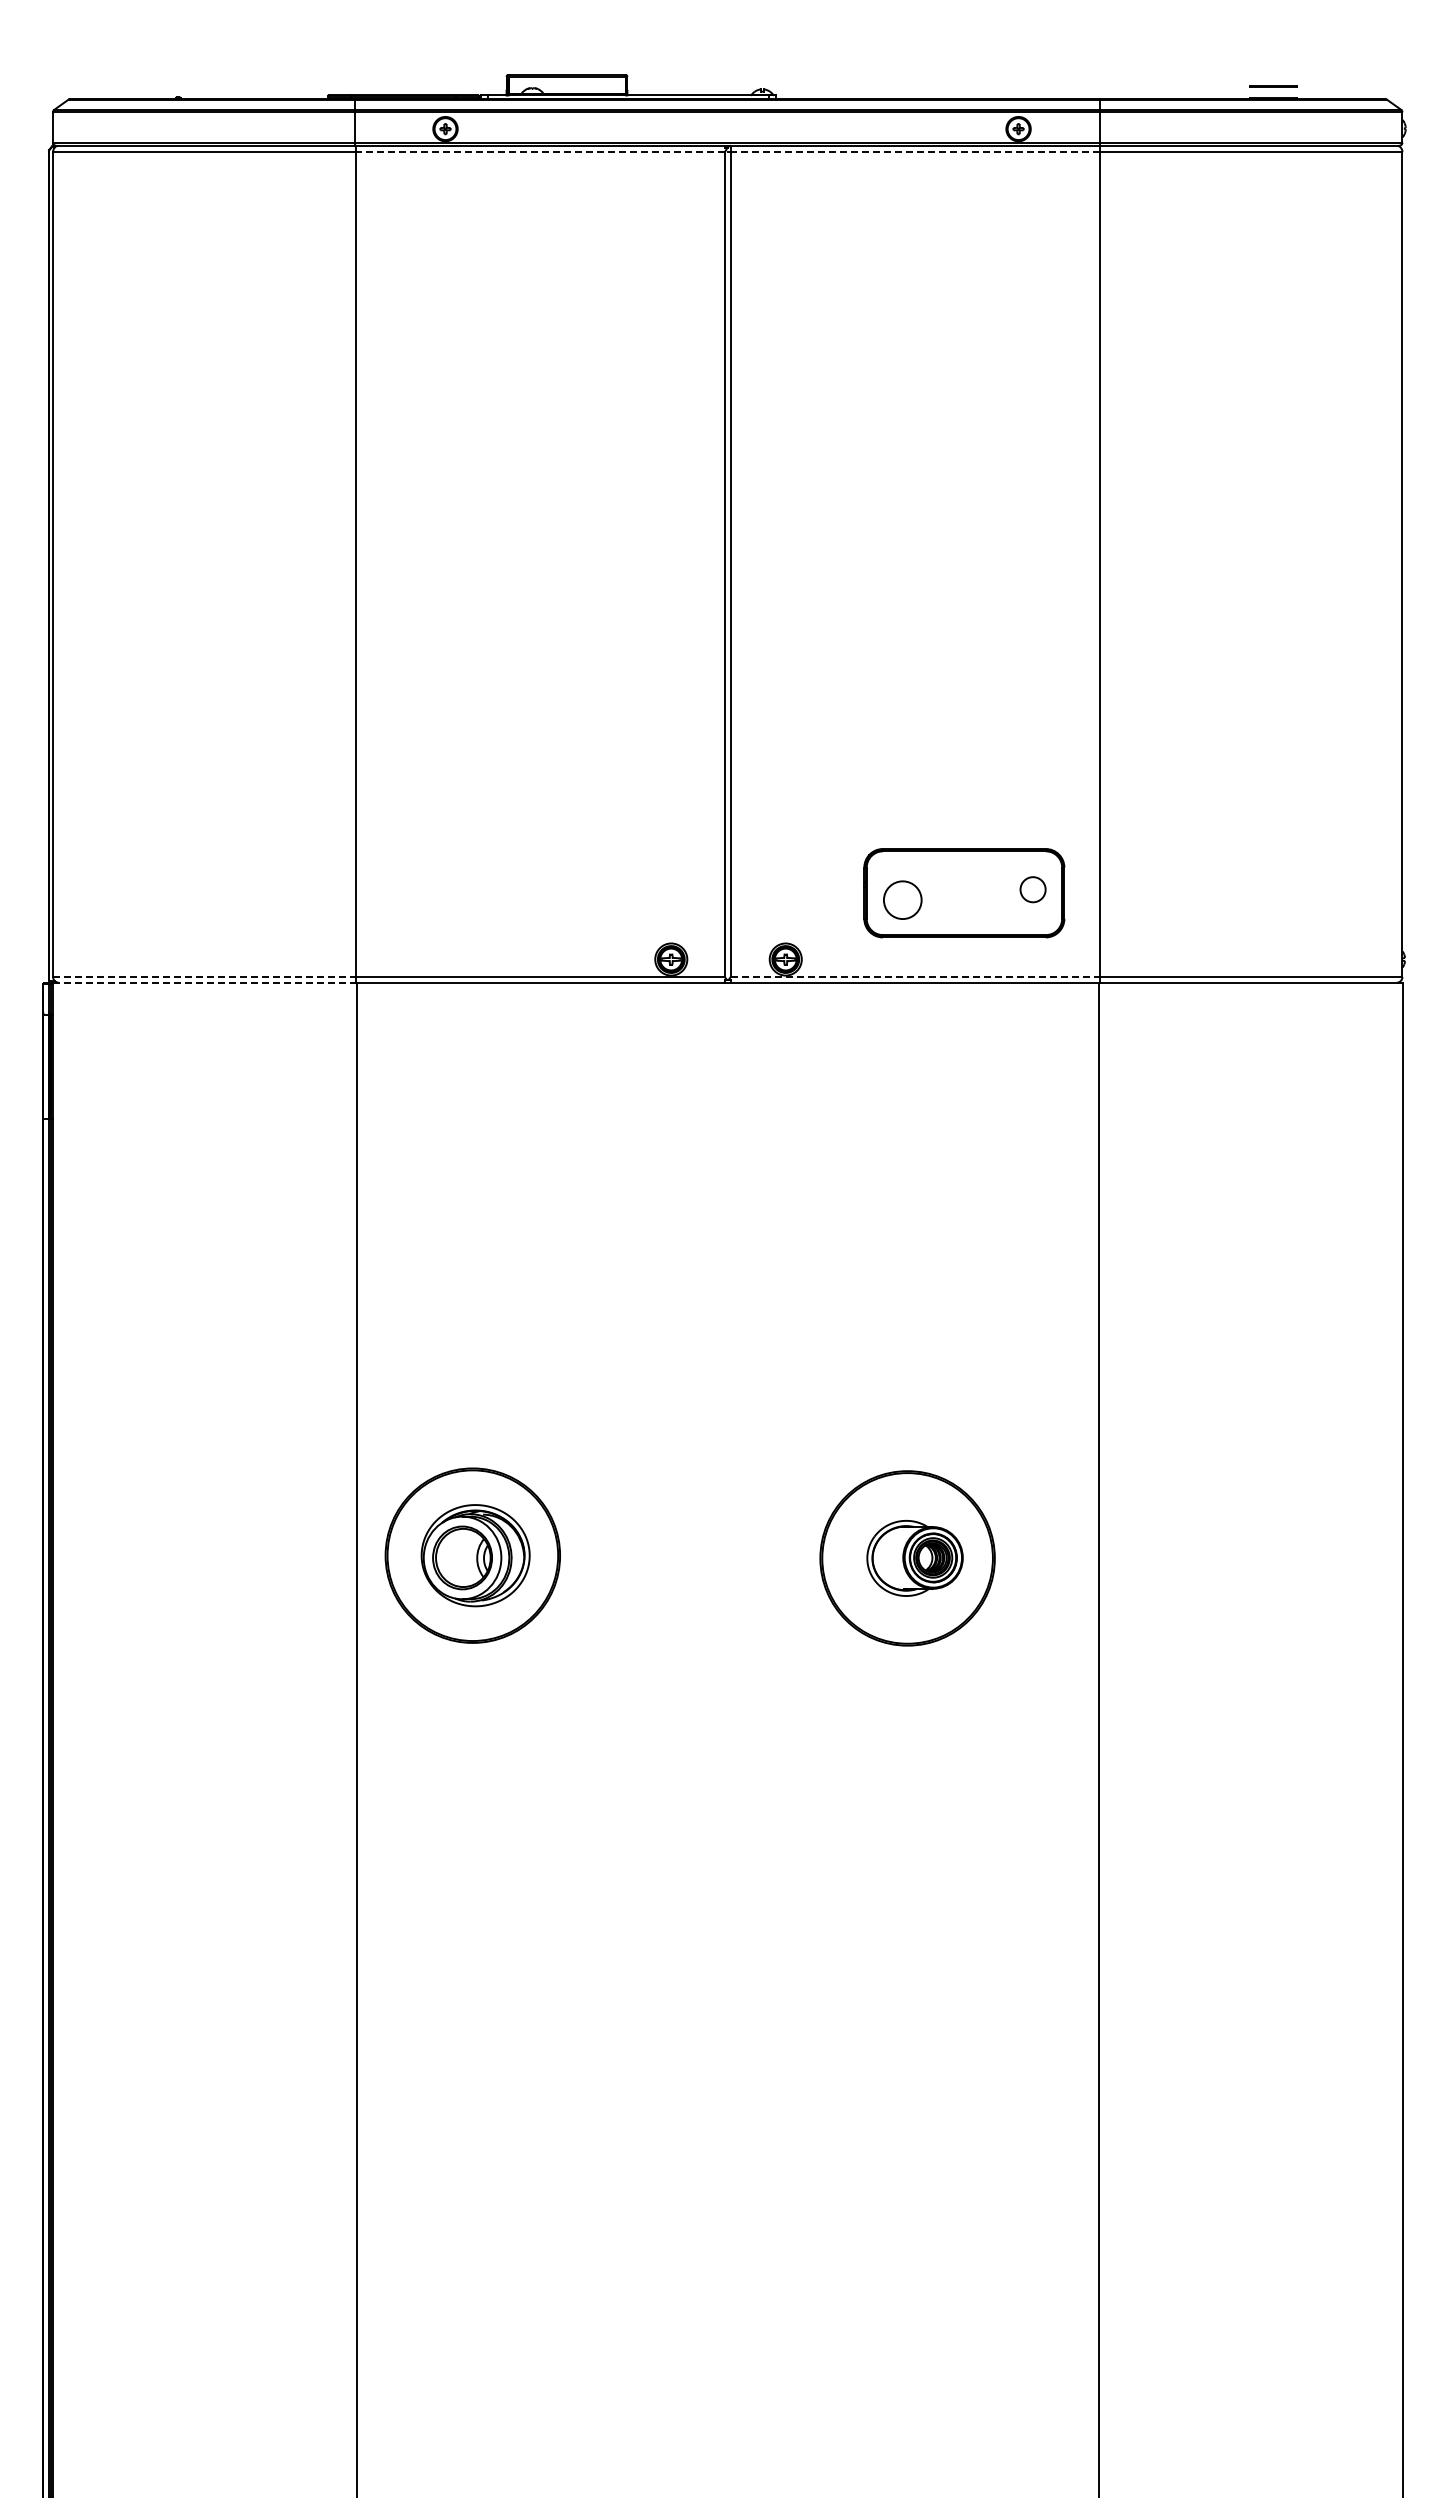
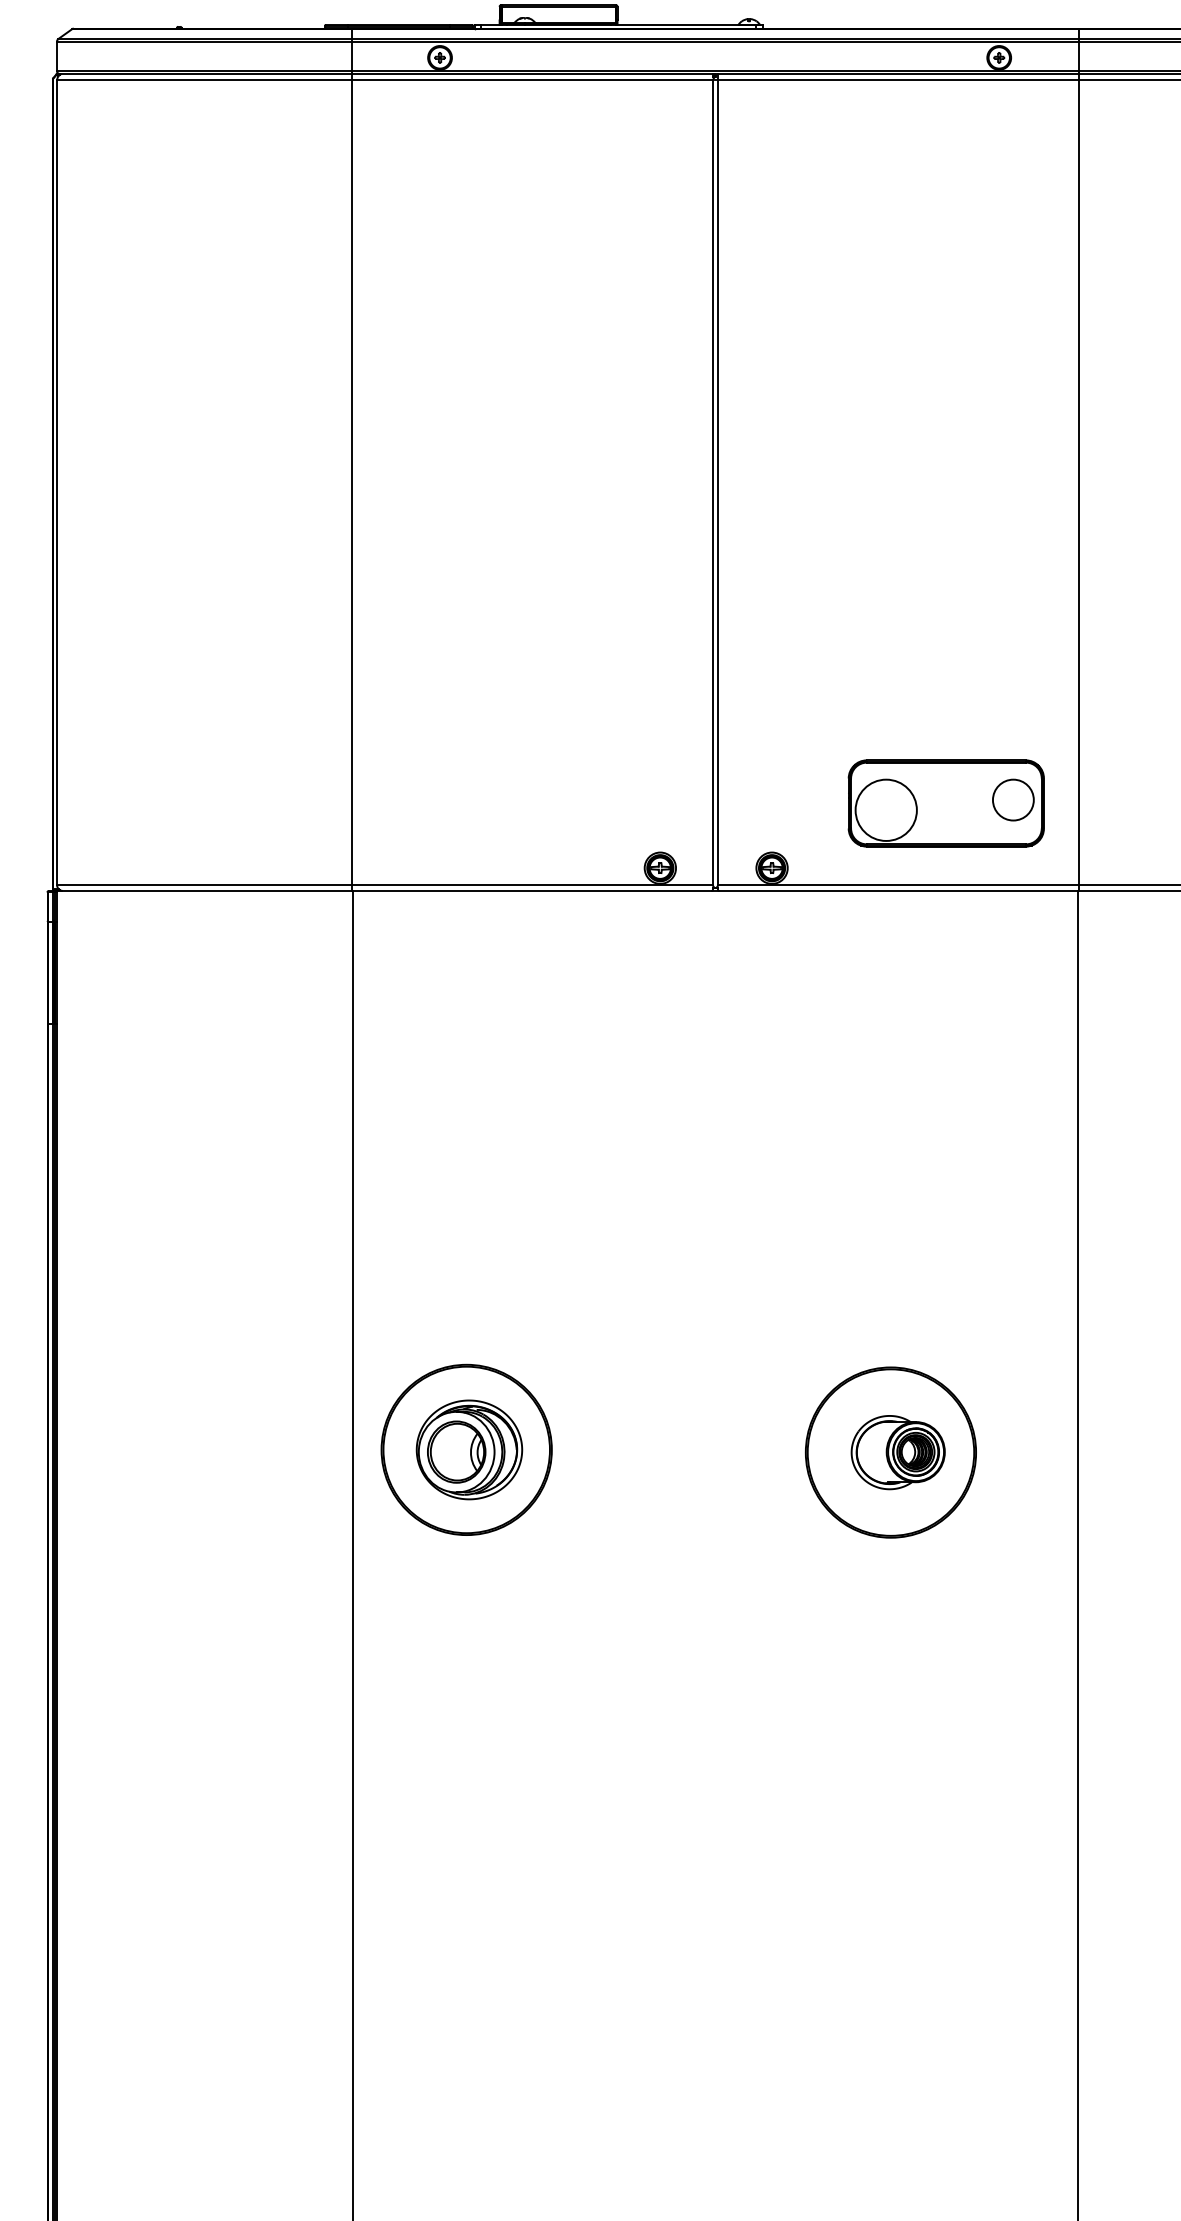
line: (540, 152) -> (532, 80), dashed -> solid
line: (915, 152) -> (898, 80), dashed -> solid
circle: (1033, 889) -> (1013, 799), size x1.67
circle: (902, 899) -> (885, 809), size x1.67
line: (204, 976) -> (204, 884), dashed -> solid
line: (915, 976) -> (898, 884), dashed -> solid
line: (204, 982) -> (204, 890), dashed -> solid

